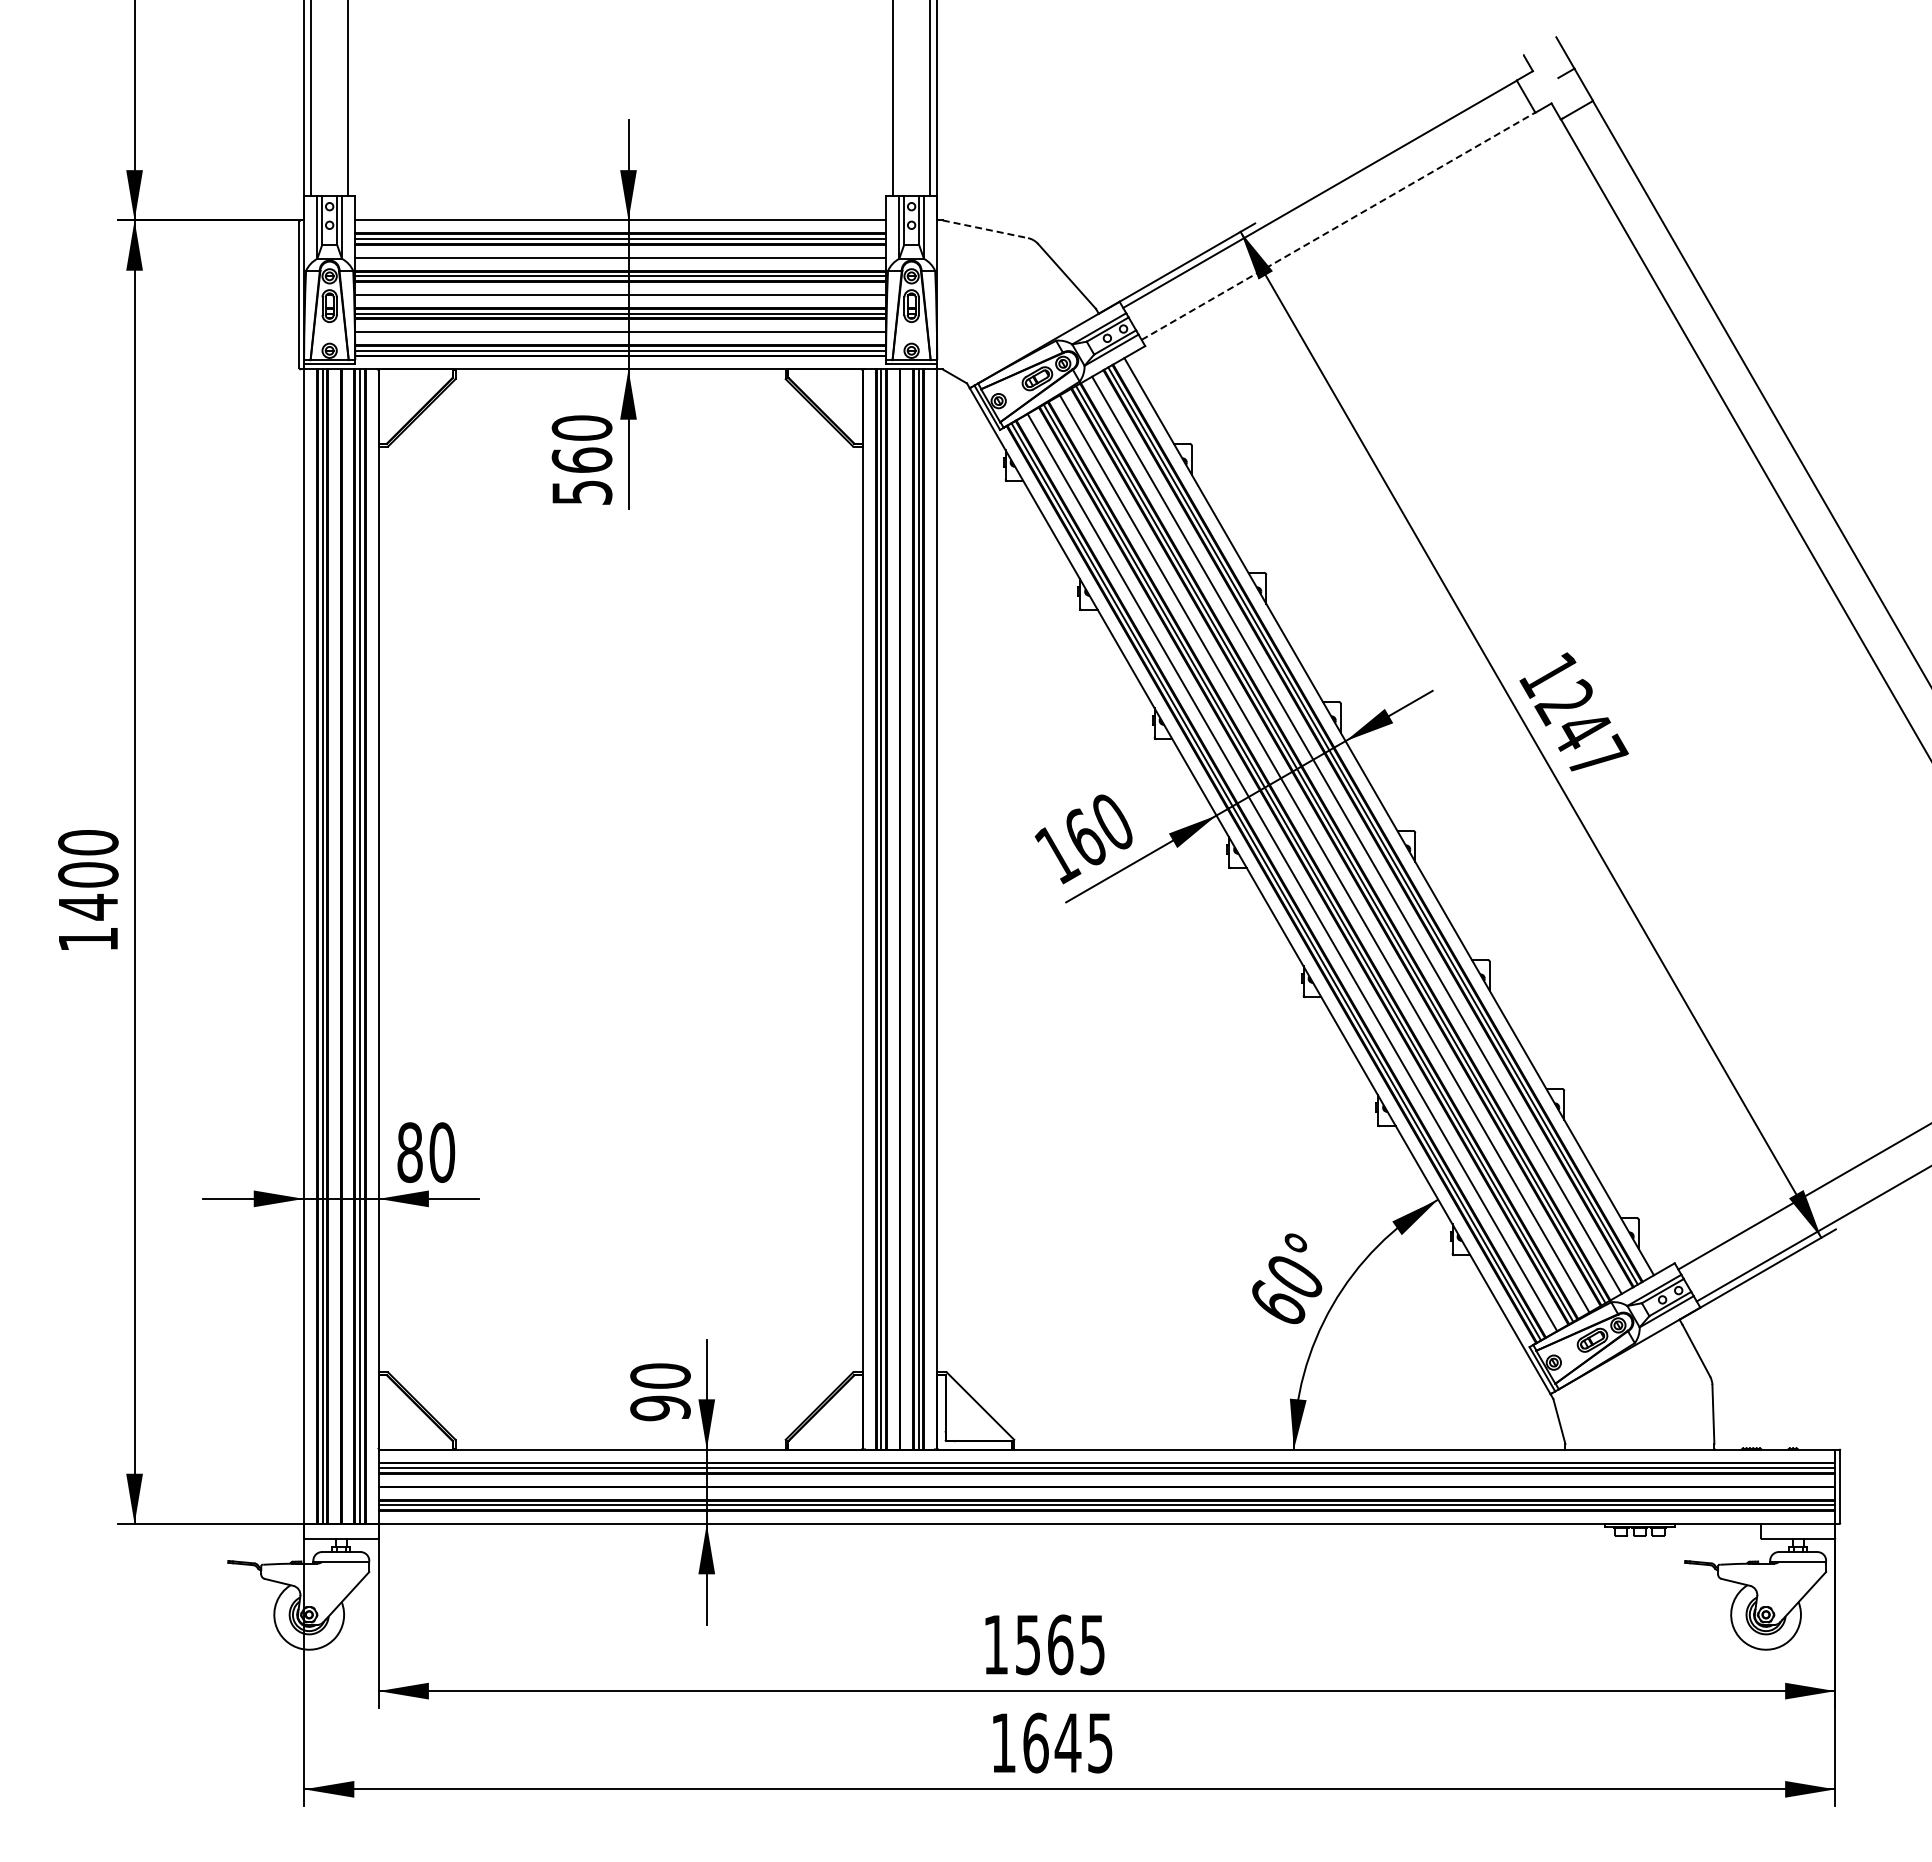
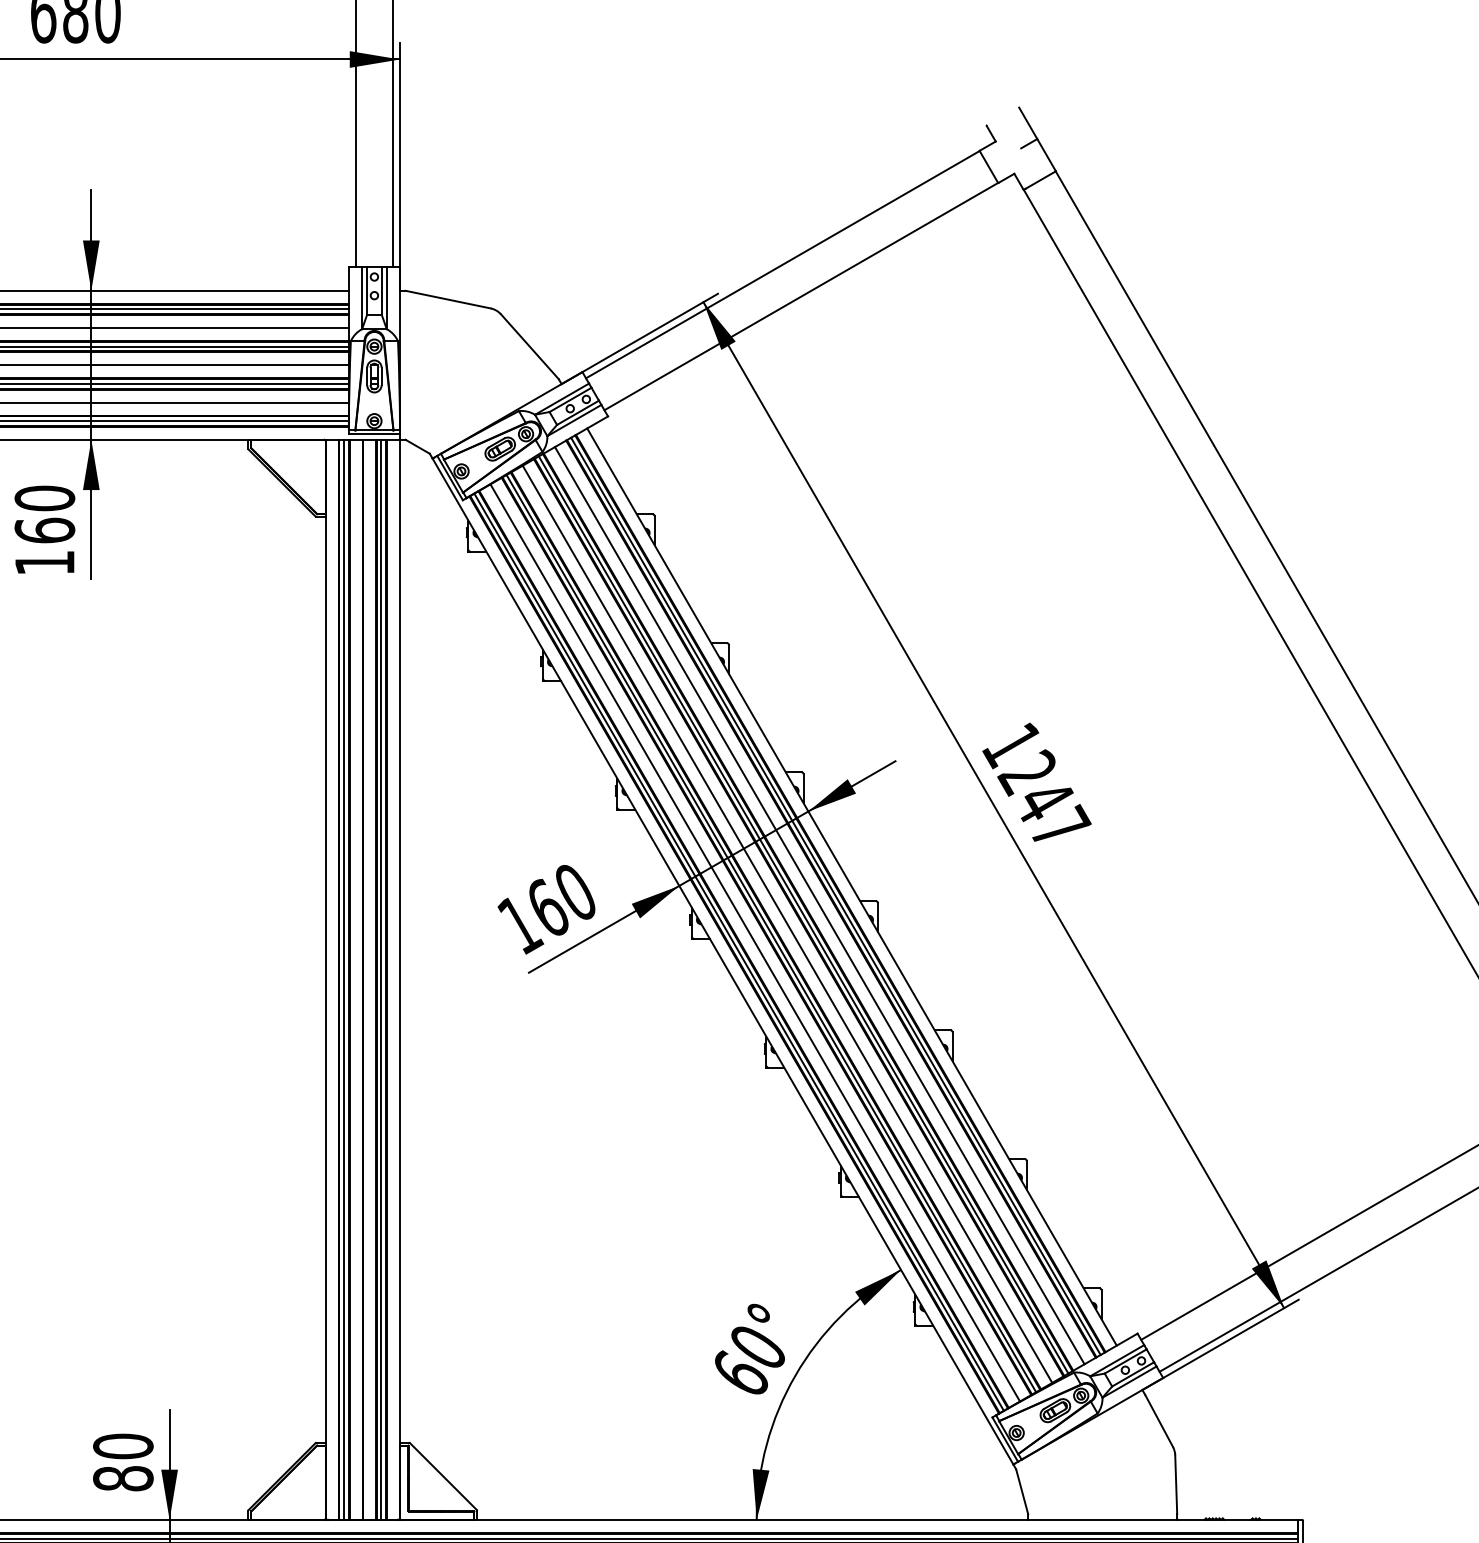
line: (1338, 226) -> (801, 296), dashed -> solid
line: (985, 229) -> (448, 299), dashed -> solid
text: (582, 492) -> (45, 562), 560 -> 160
text: (660, 1408) -> (123, 1478), 90 -> 80

